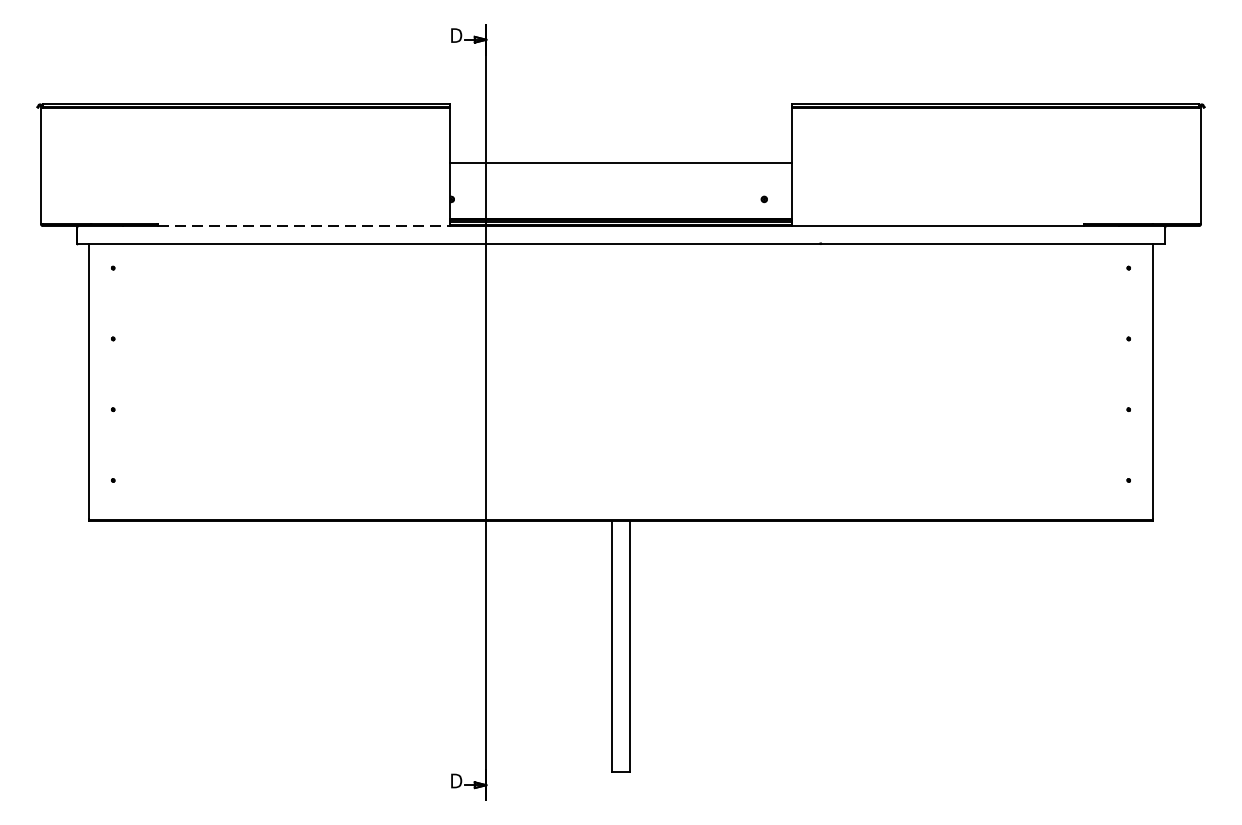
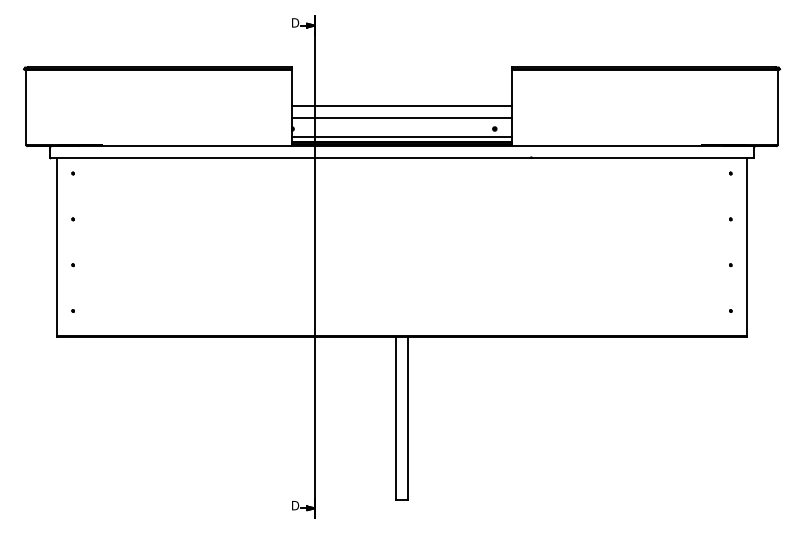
line: (620, 181) -> (401, 117), added
line: (620, 210) -> (401, 136), added
line: (303, 226) -> (196, 146), dashed -> solid

